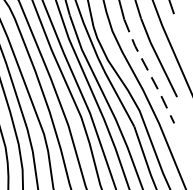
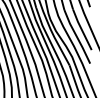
line: (149, 72) -> (77, 37), dashed -> solid

